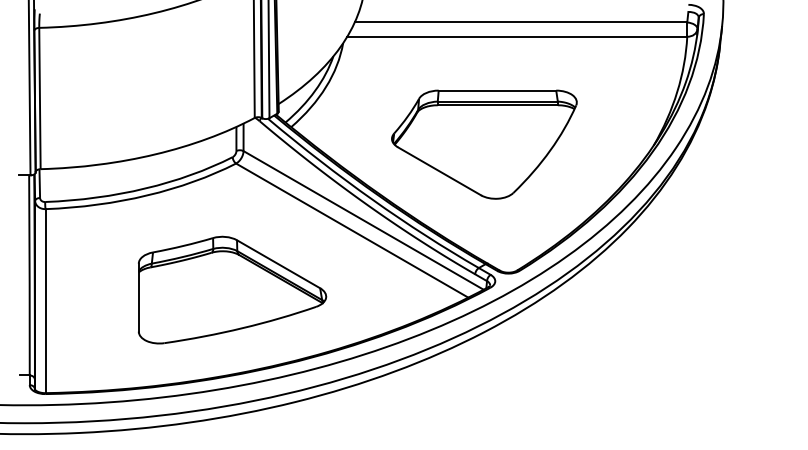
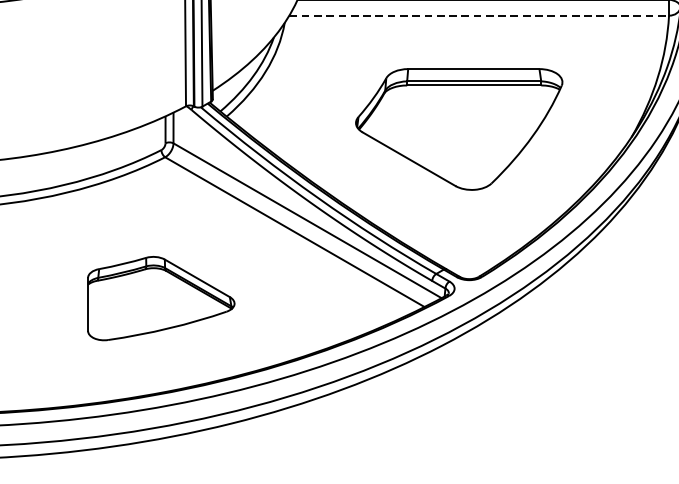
line: (517, 36) -> (479, 15), solid -> dashed
part: (484, 144) -> (459, 129), moved
part: (232, 289) -> (161, 297), size x0.7

